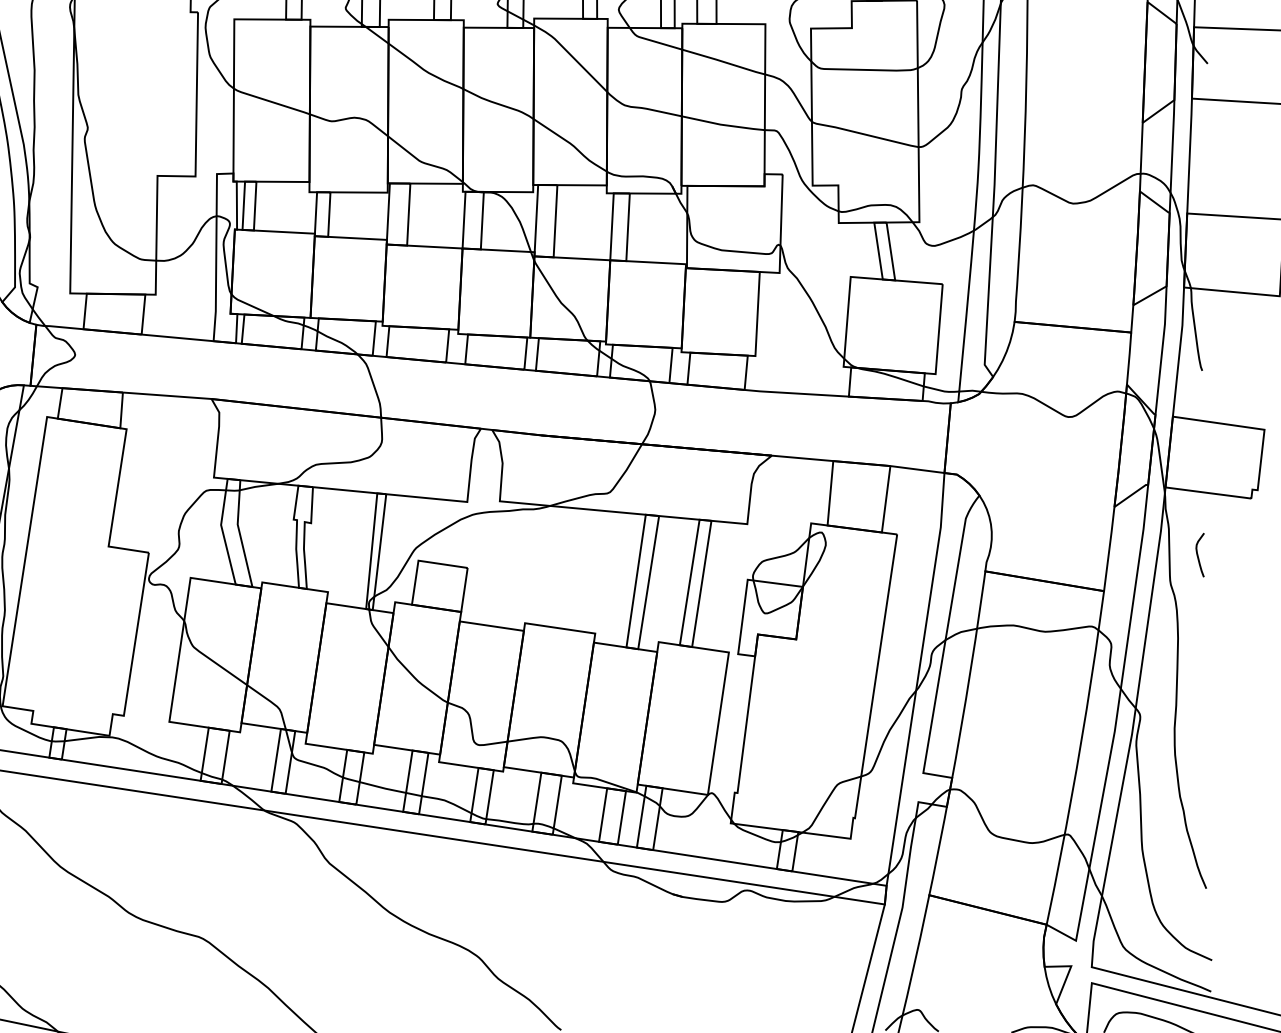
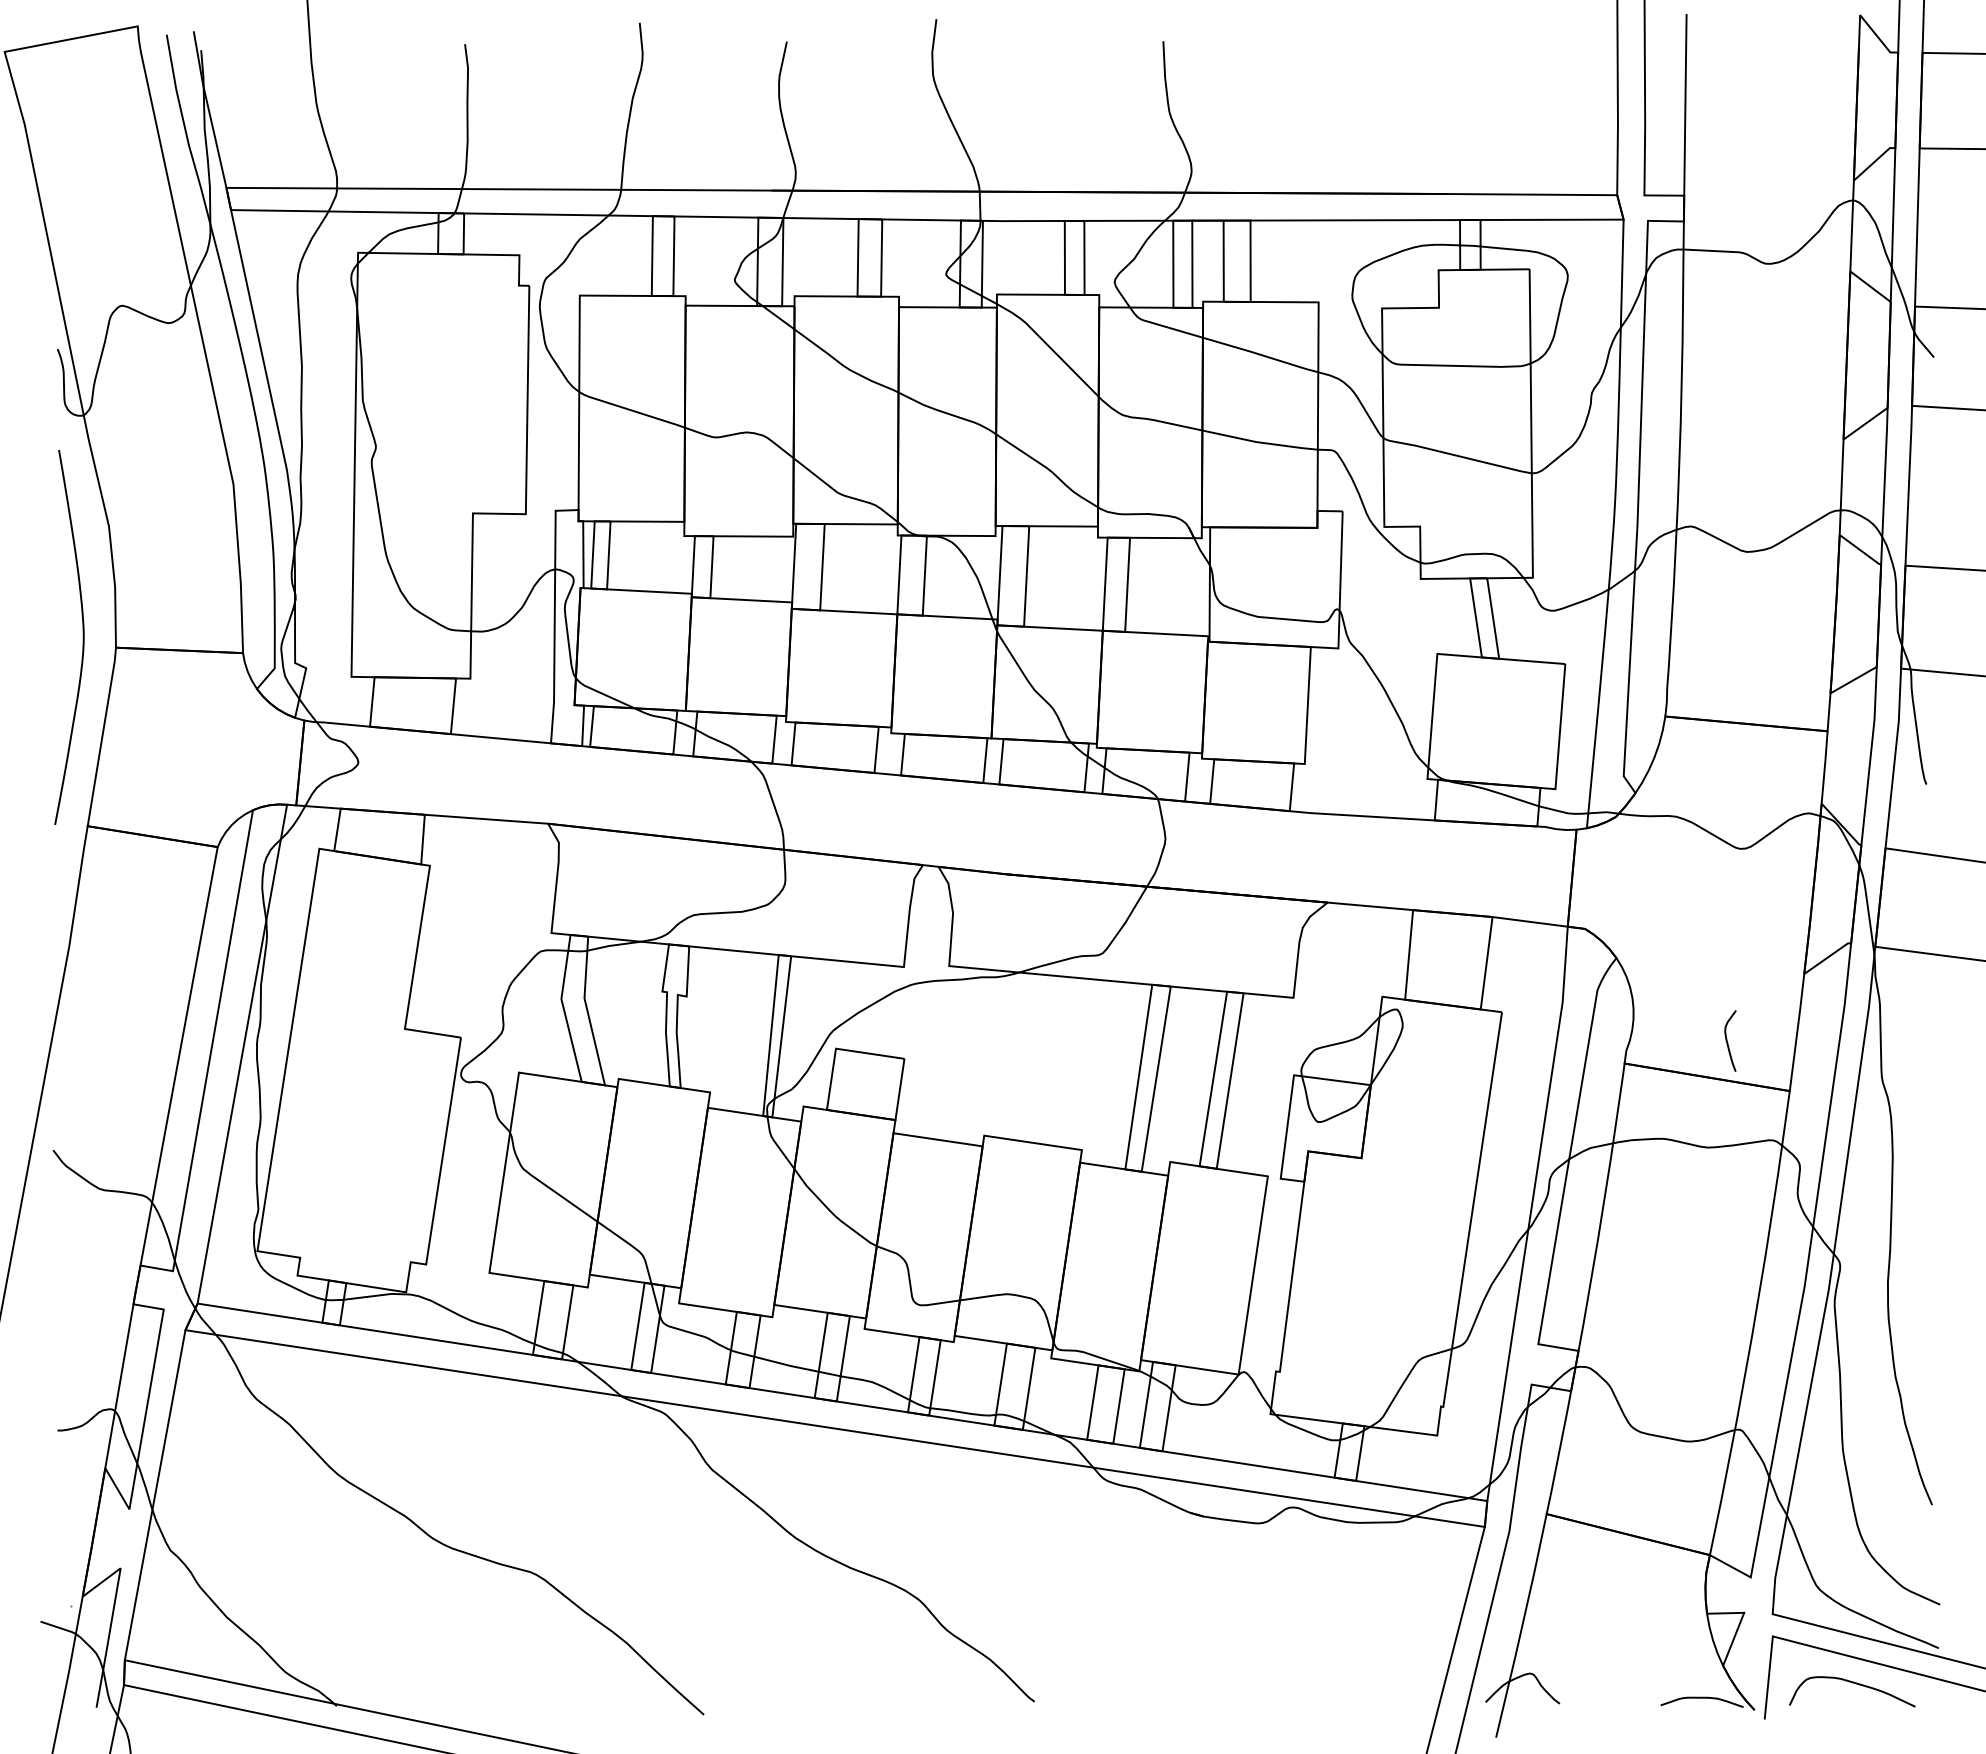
curve: (1198, 556) -> (1728, 1042), moved

